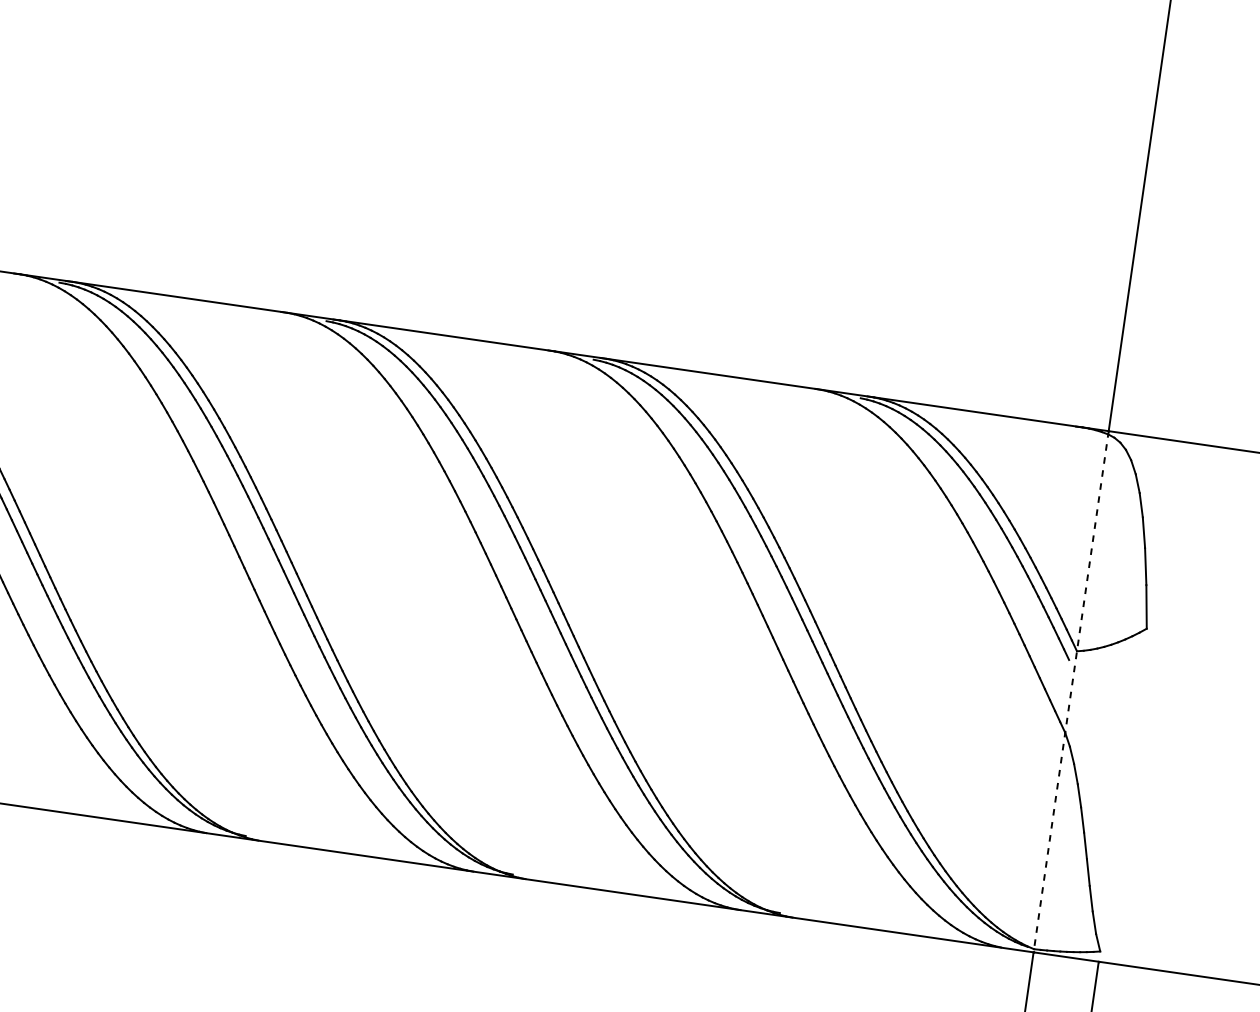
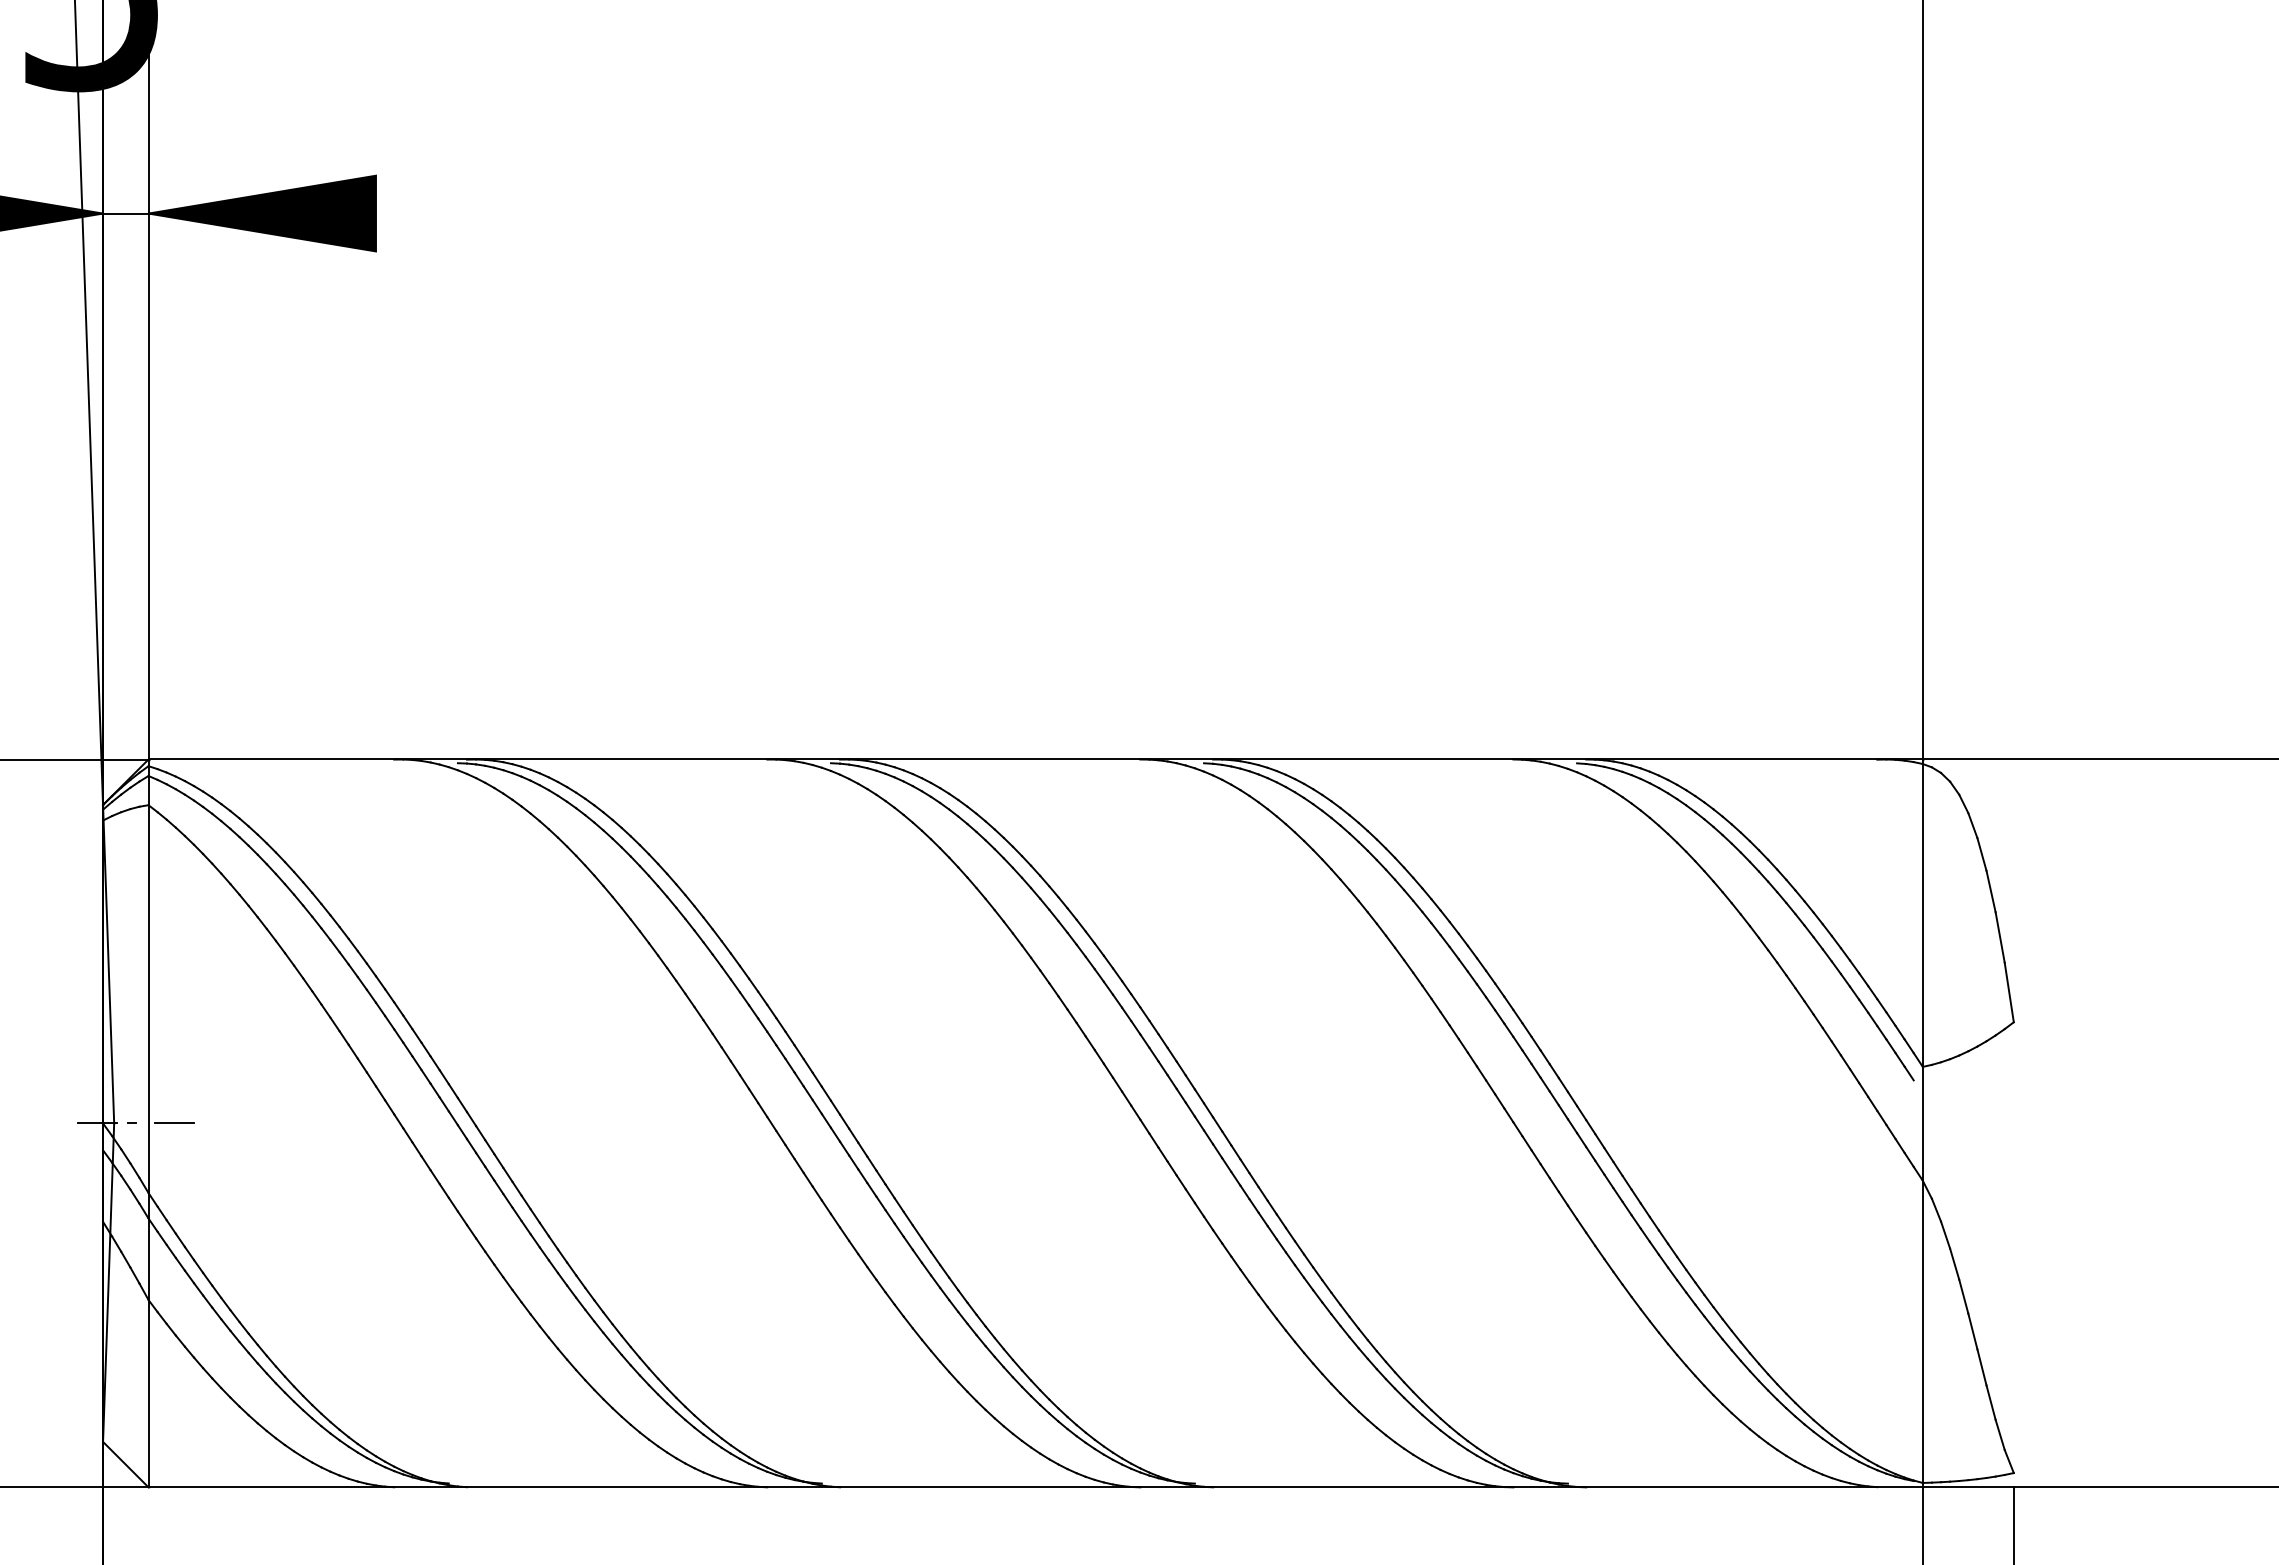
line: (1070, 691) -> (1922, 1123), dashed -> solid

